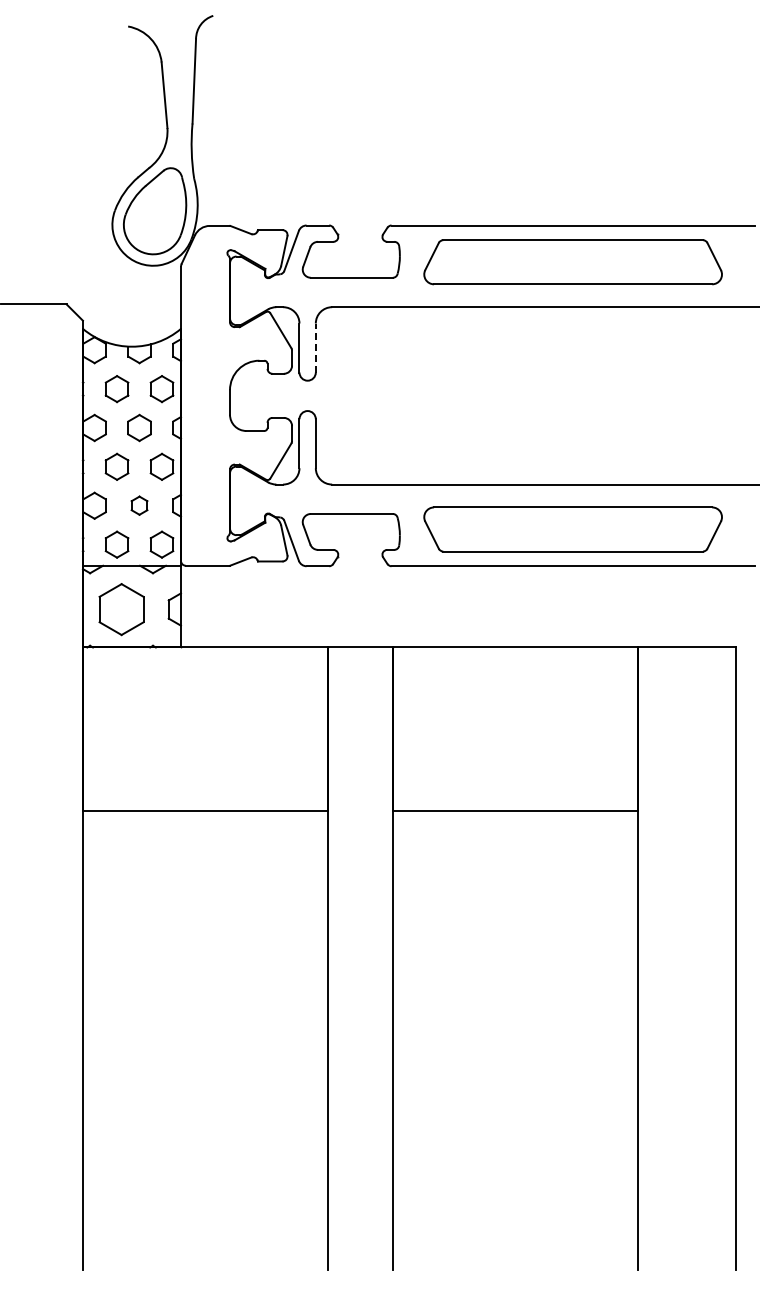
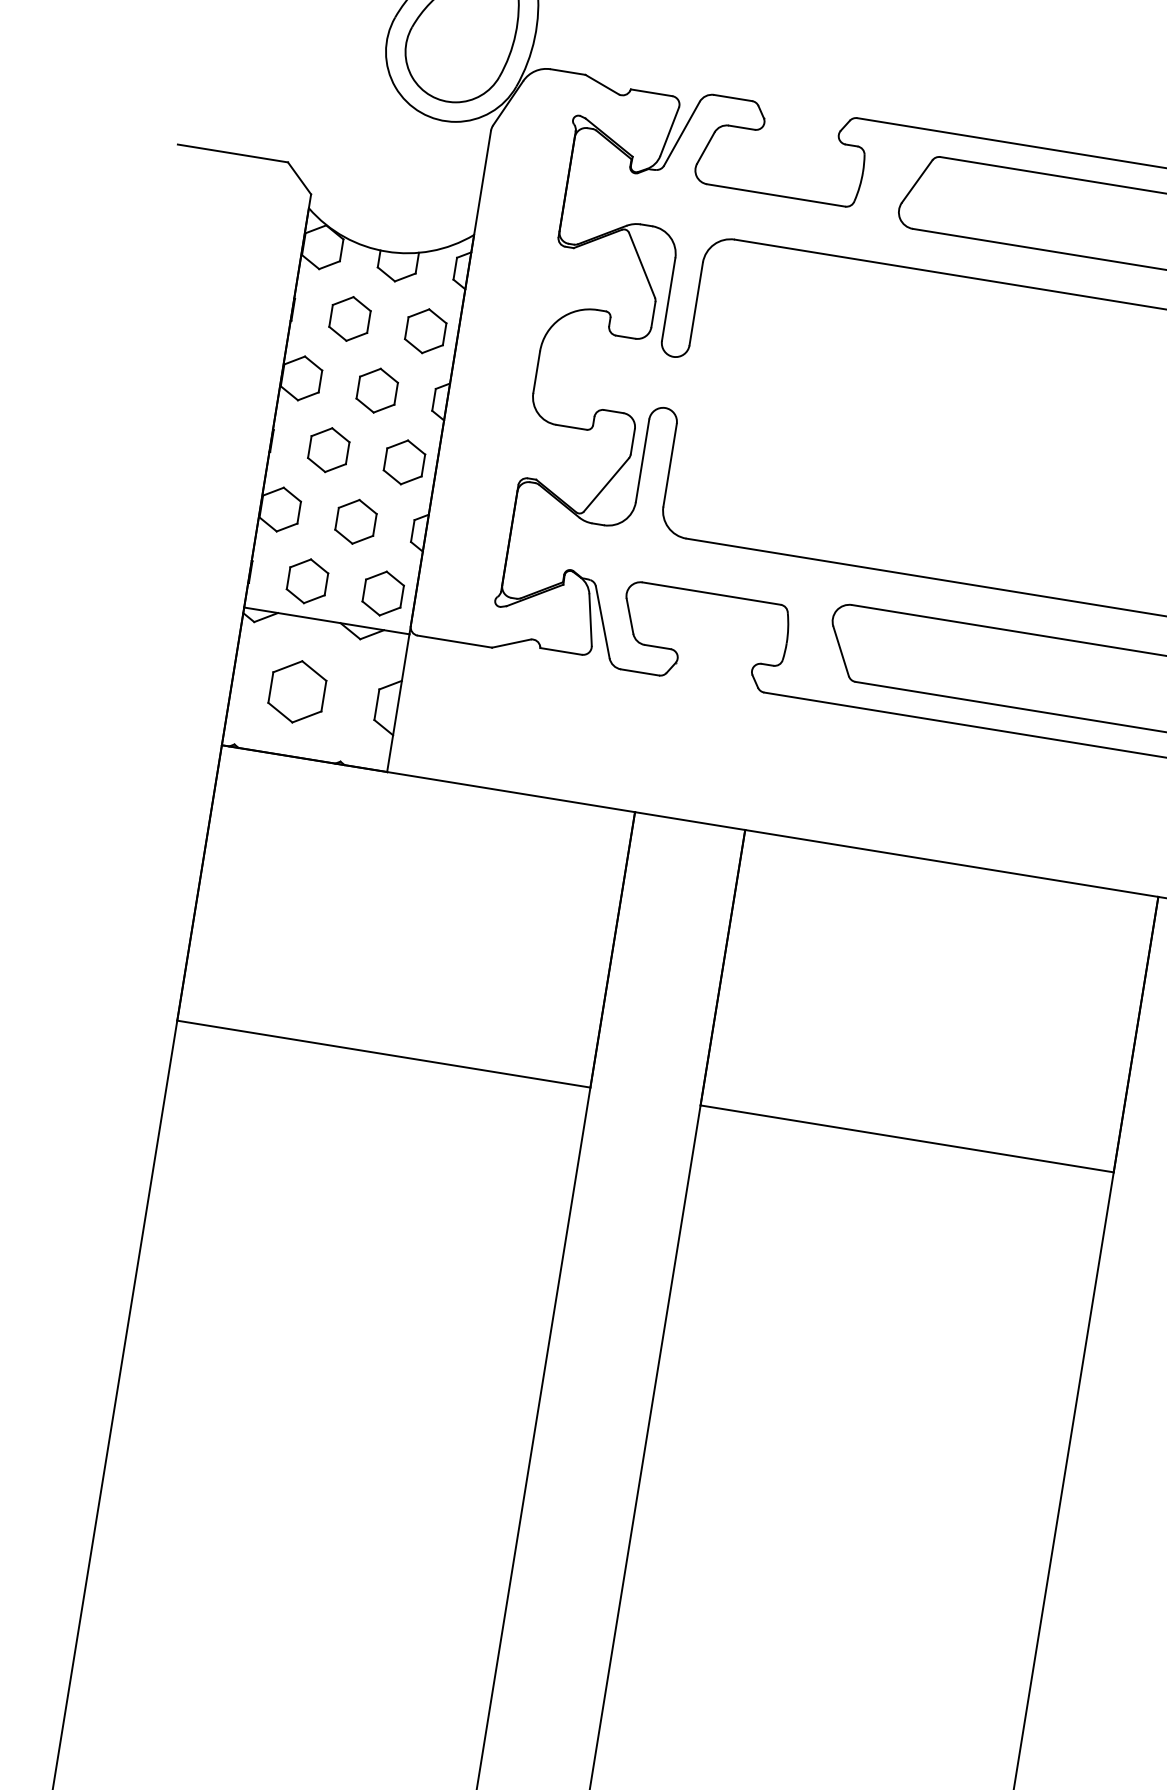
line: (315, 348) -> (695, 304), dashed -> solid
part: (139, 505) -> (355, 521), size x1.43
part: (121, 609) -> (297, 691), size x0.71

